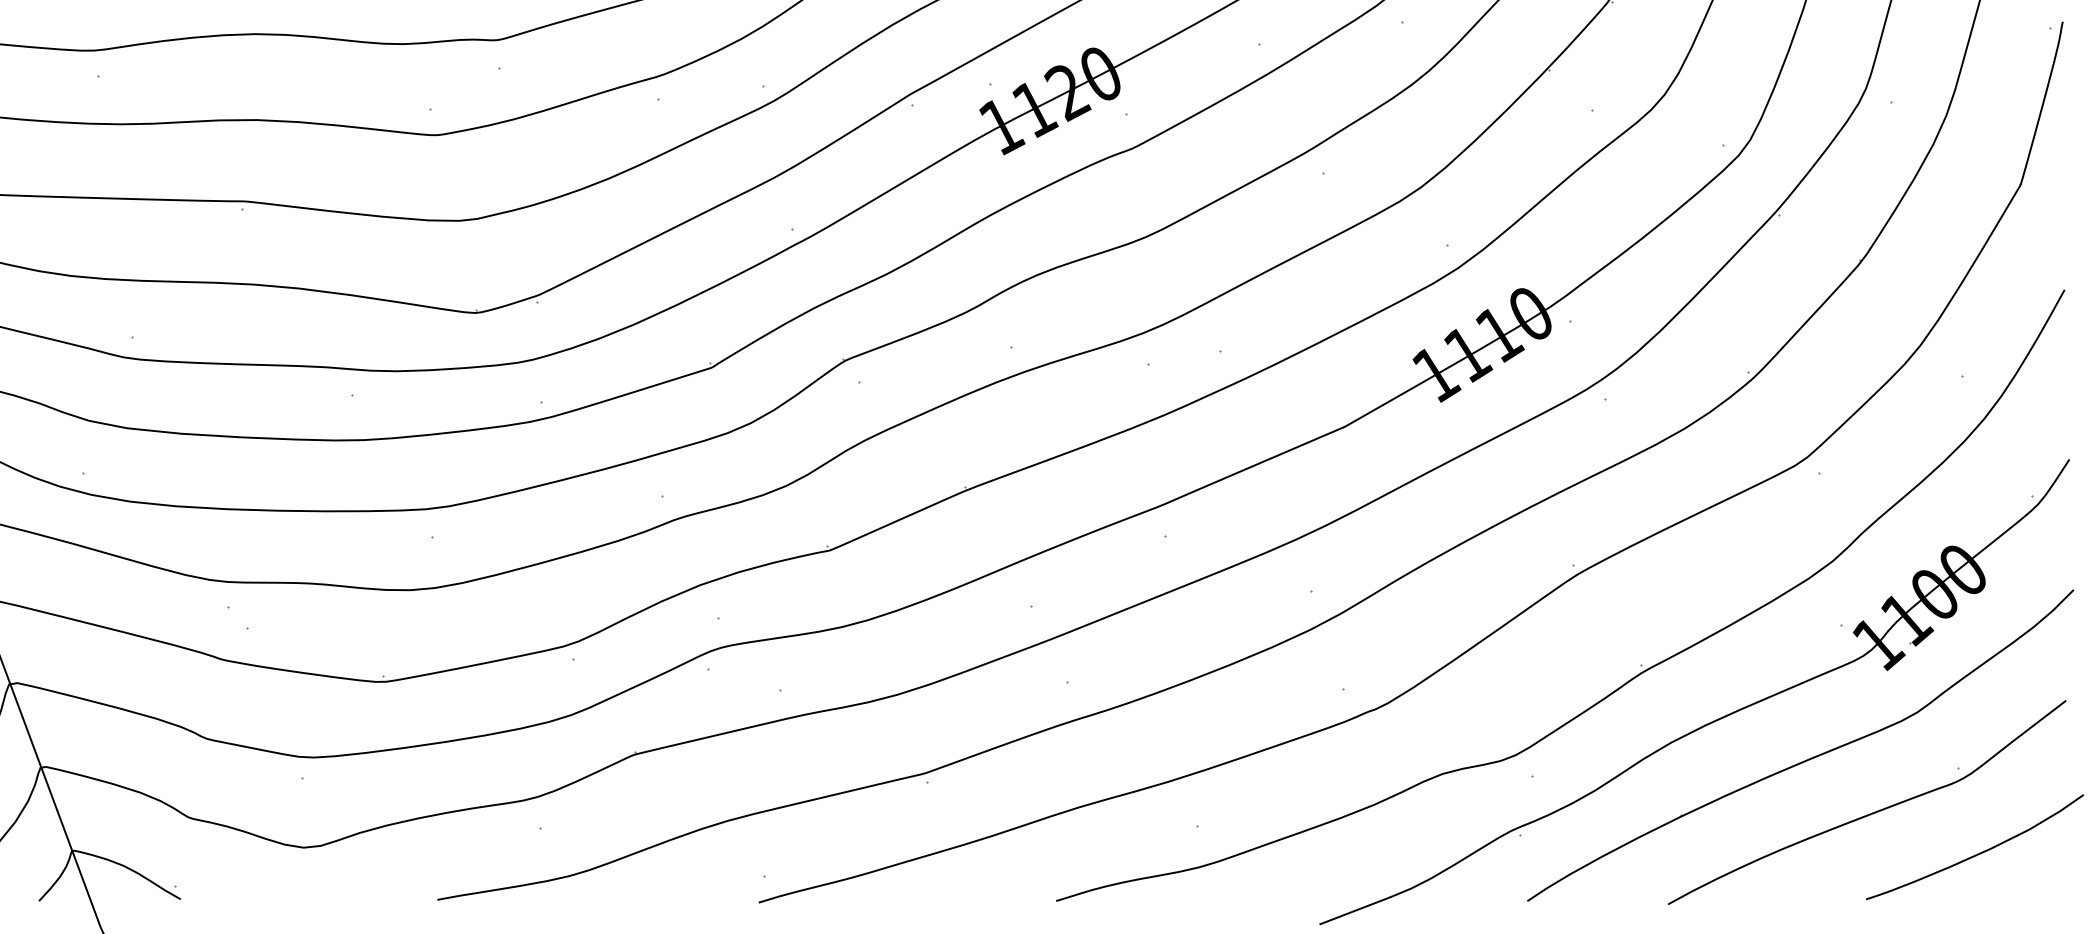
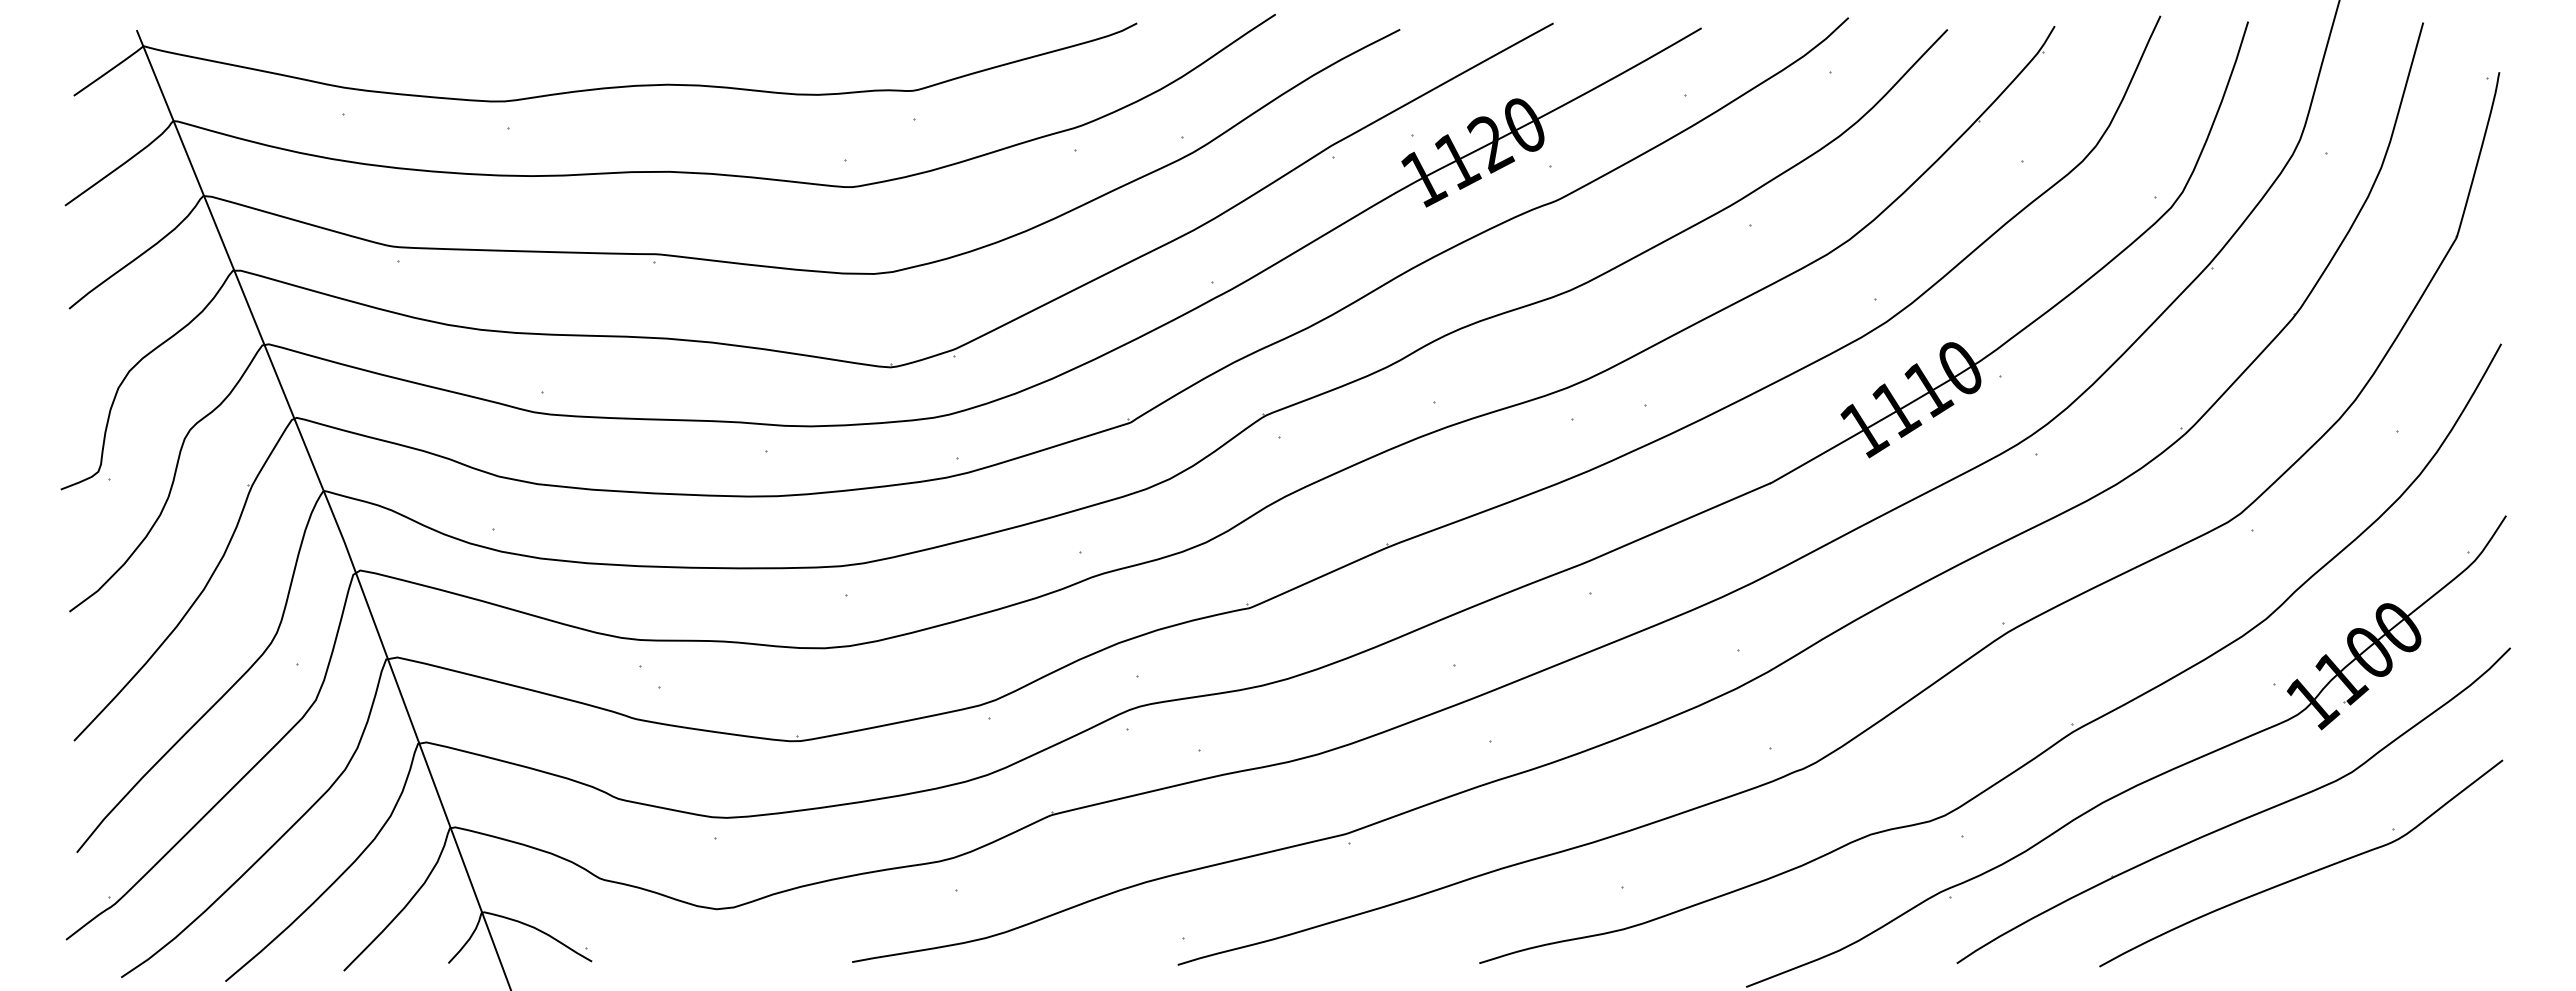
curve: (1978, 852) -> (2414, 914), removed

